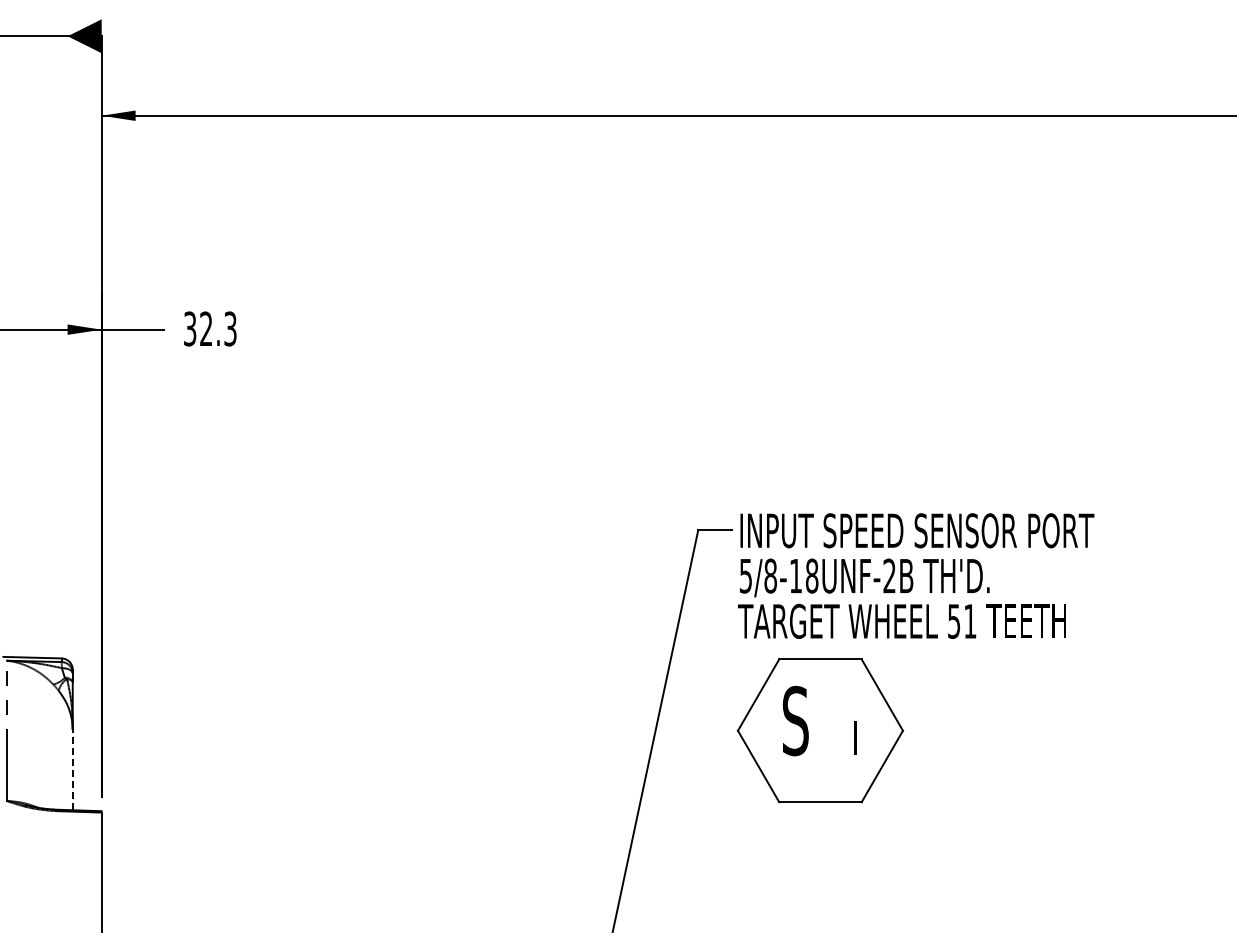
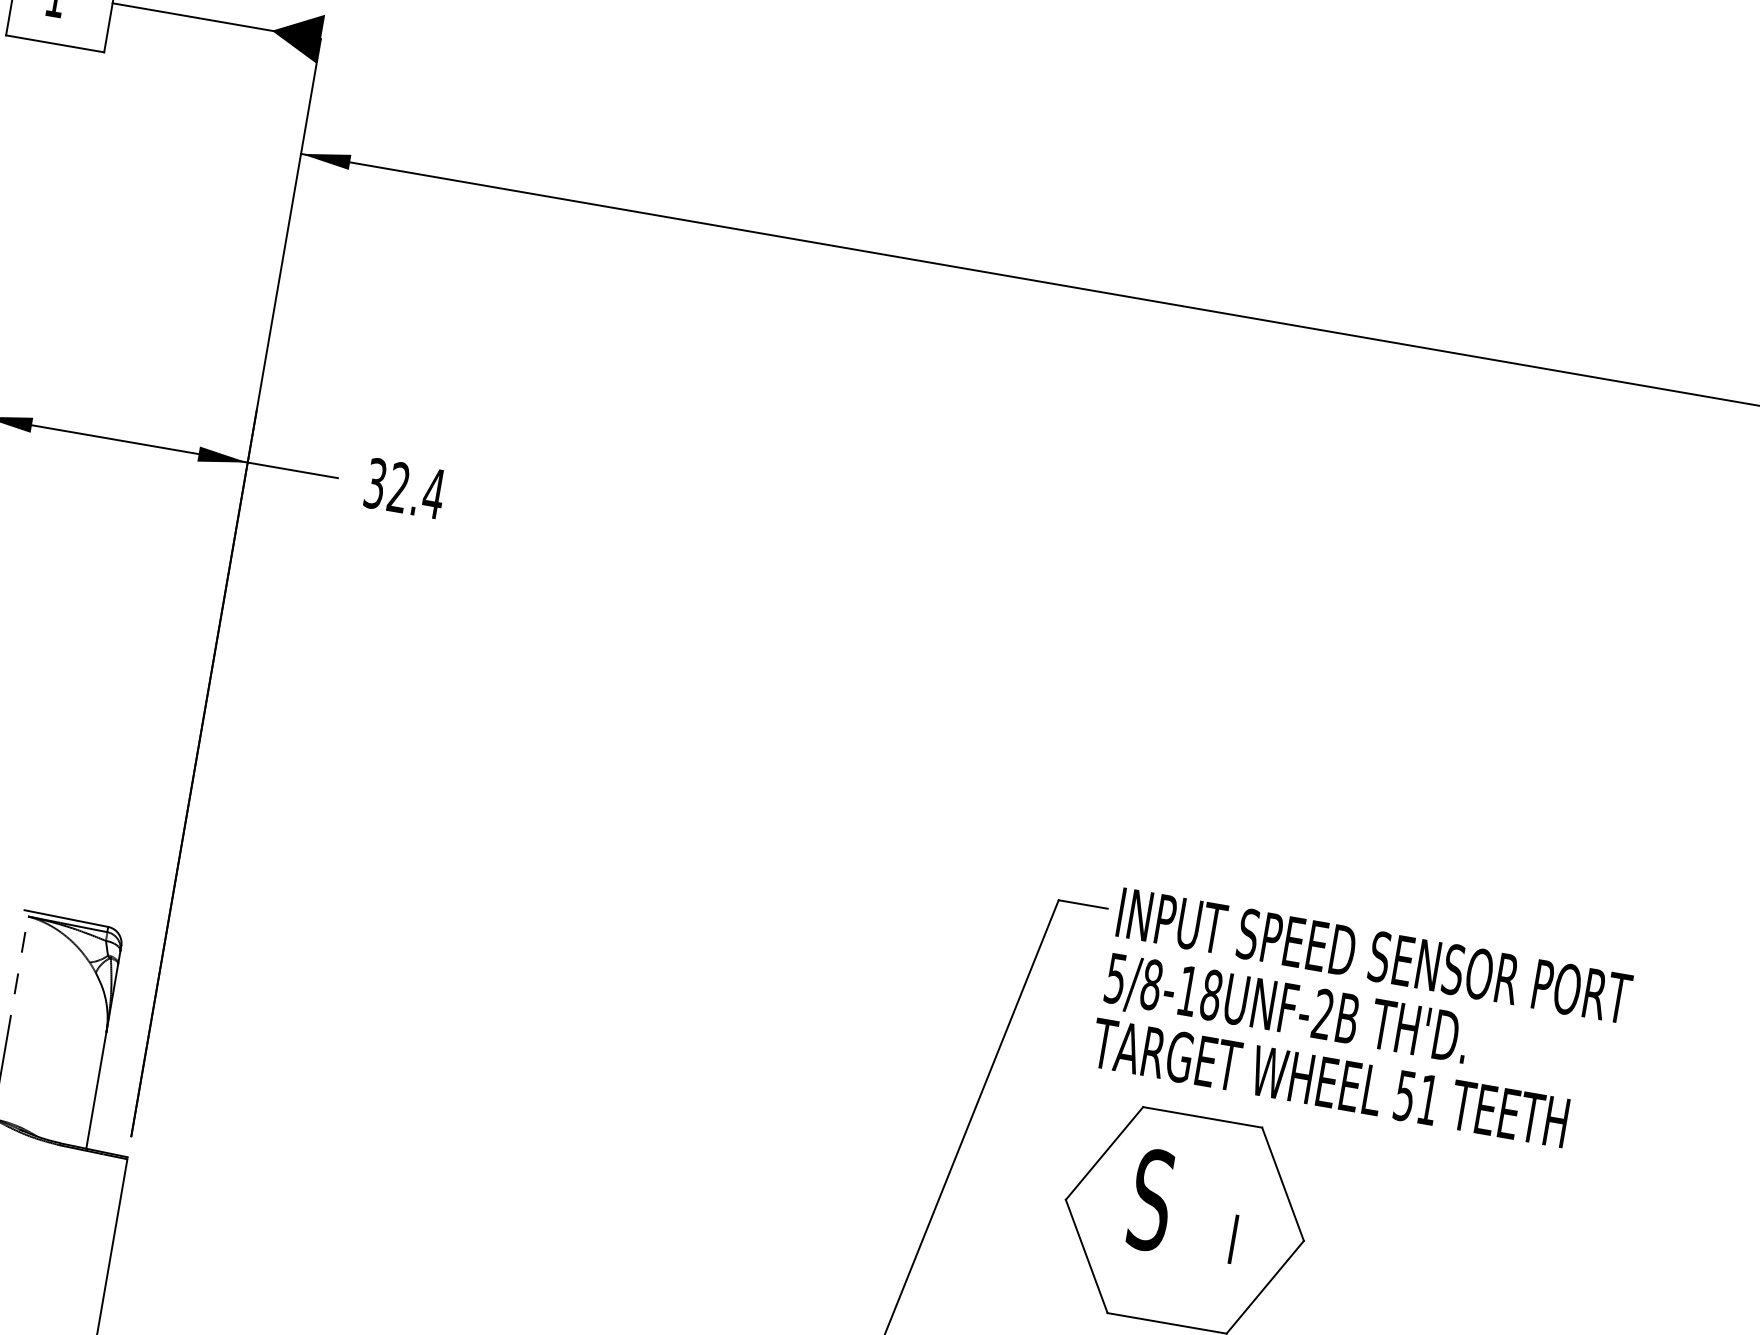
text: (230, 328) -> (433, 492), 32.3 -> 32.4
line: (72, 769) -> (96, 1089), dashed -> solid

